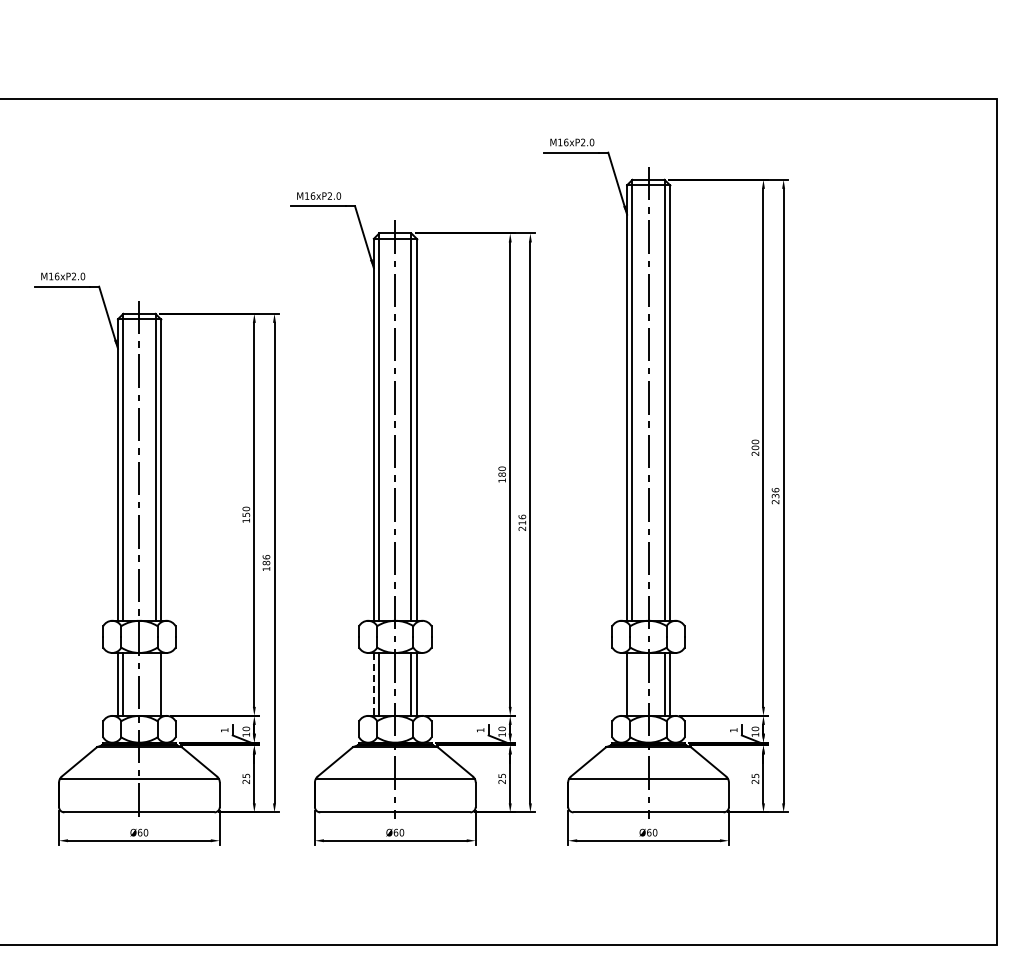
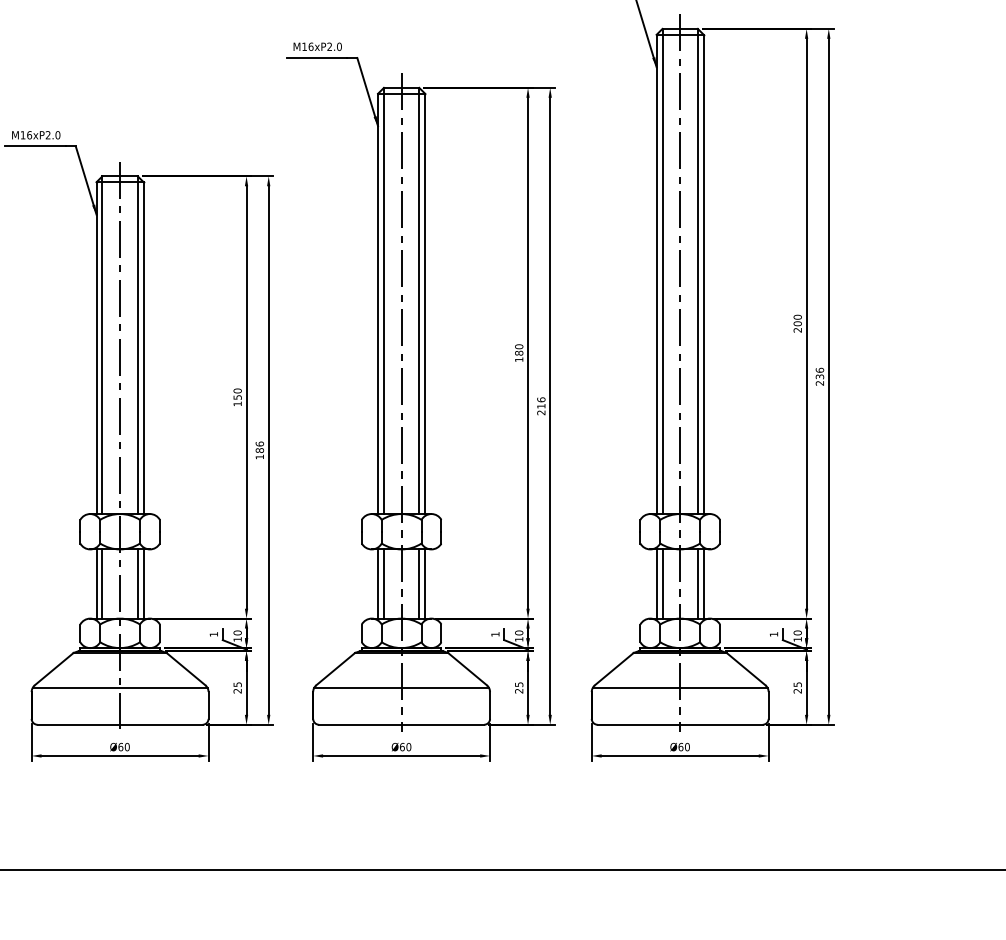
line: (155, 683) -> (137, 582), added
line: (632, 683) -> (662, 582), added
line: (373, 684) -> (377, 584), dashed -> solid

